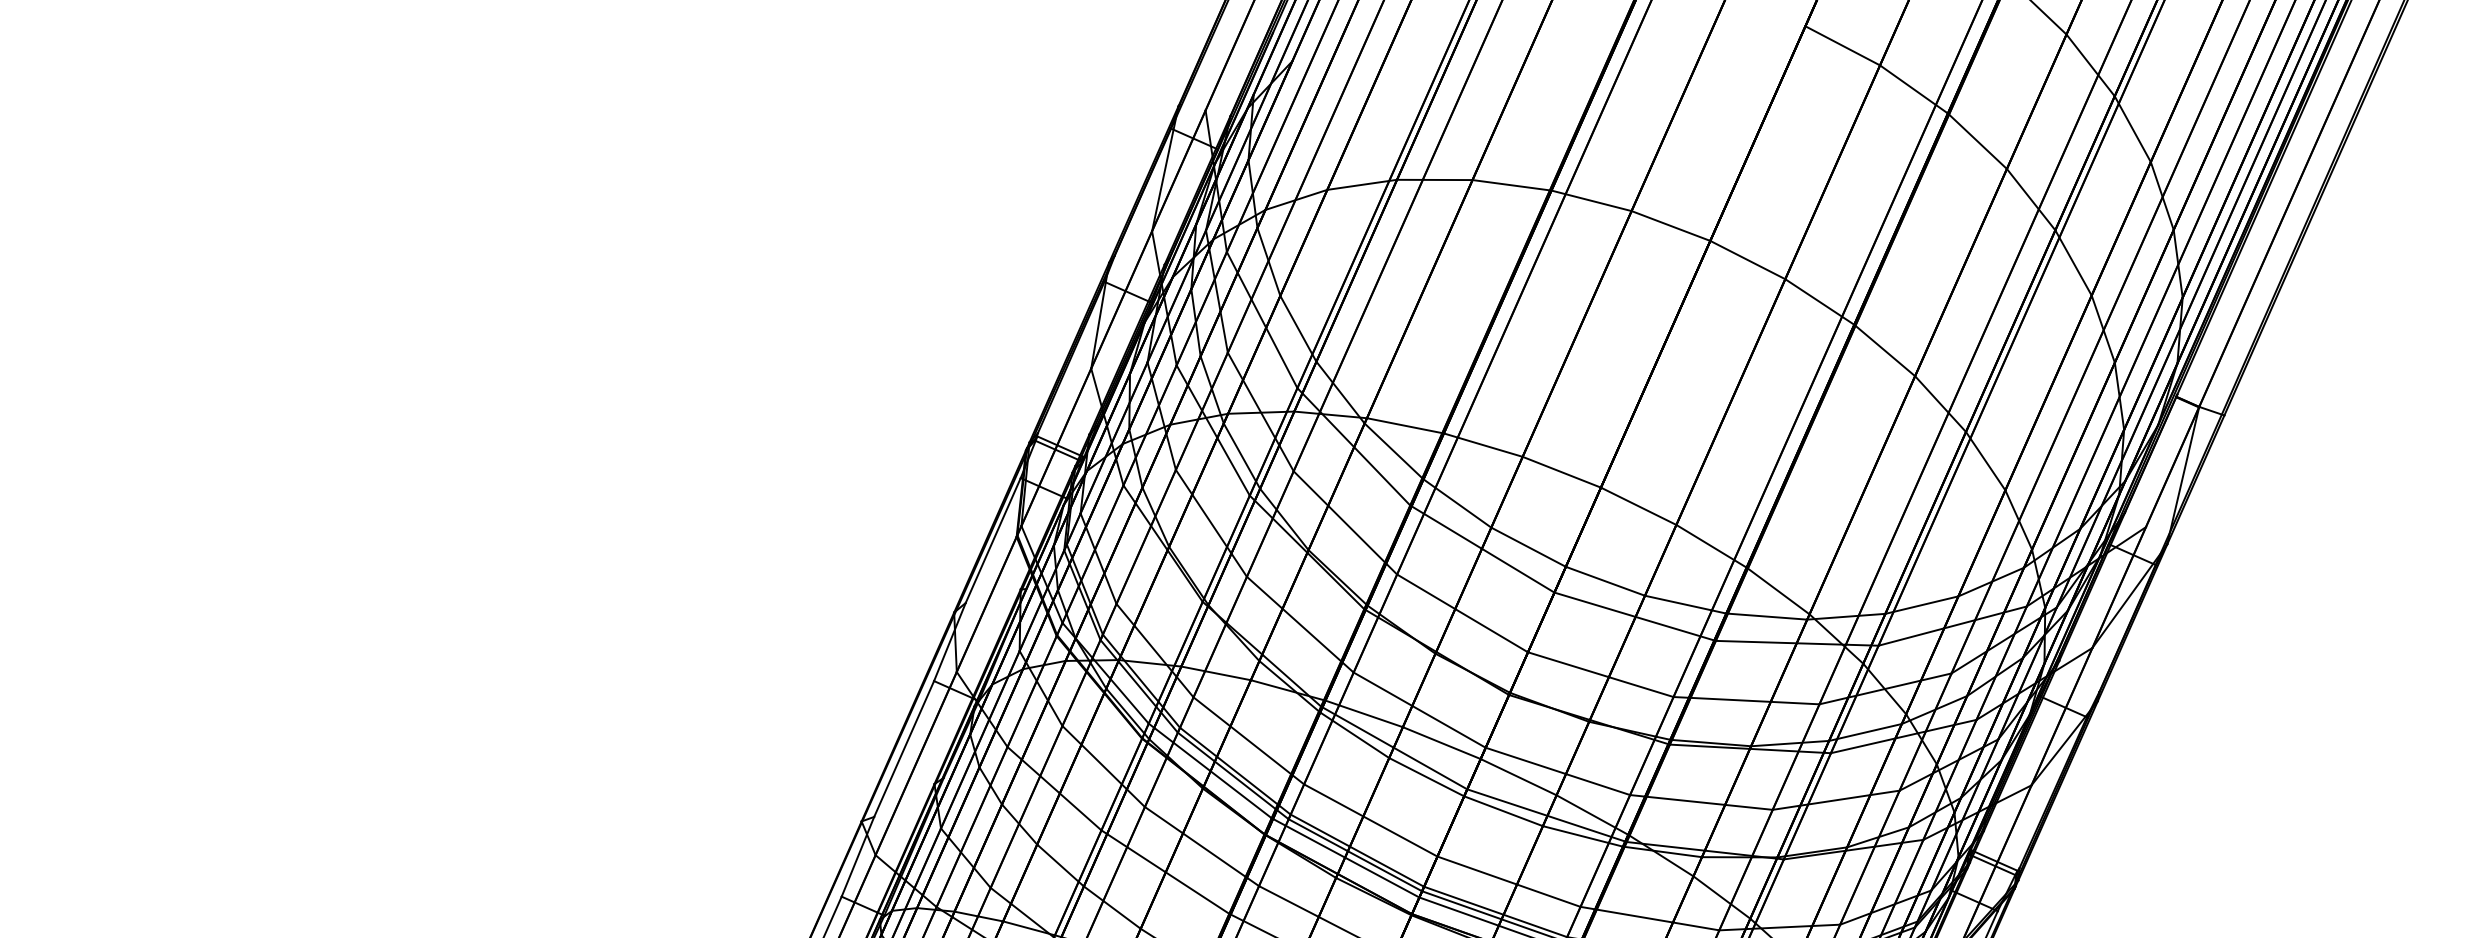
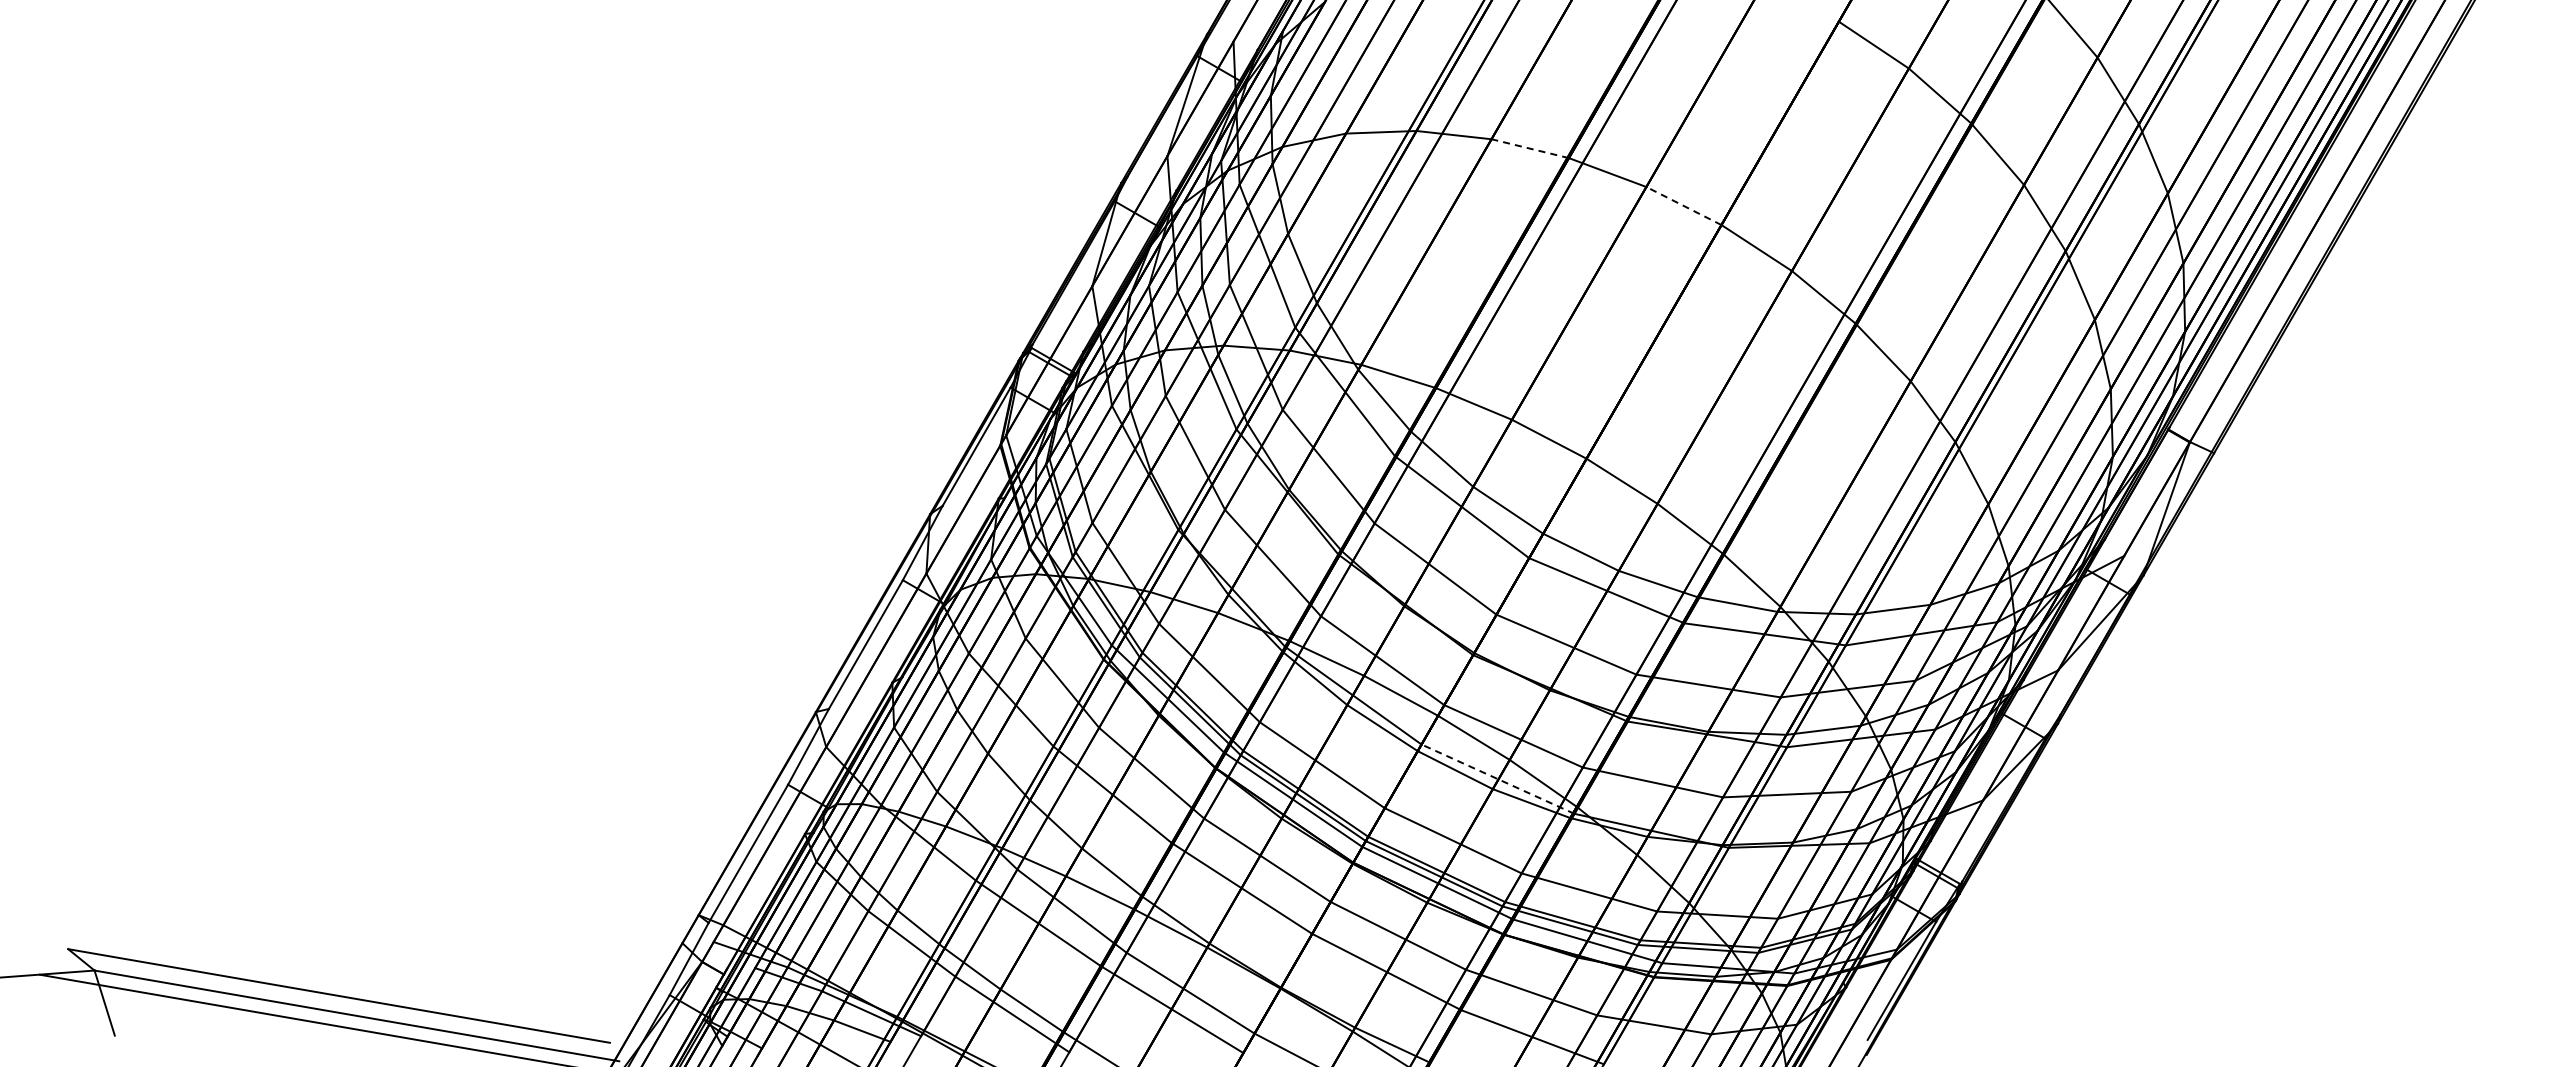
line: (1512, 185) -> (1530, 148), solid -> dashed
line: (1670, 225) -> (1683, 205), solid -> dashed
line: (1547, 815) -> (1498, 779), solid -> dashed

